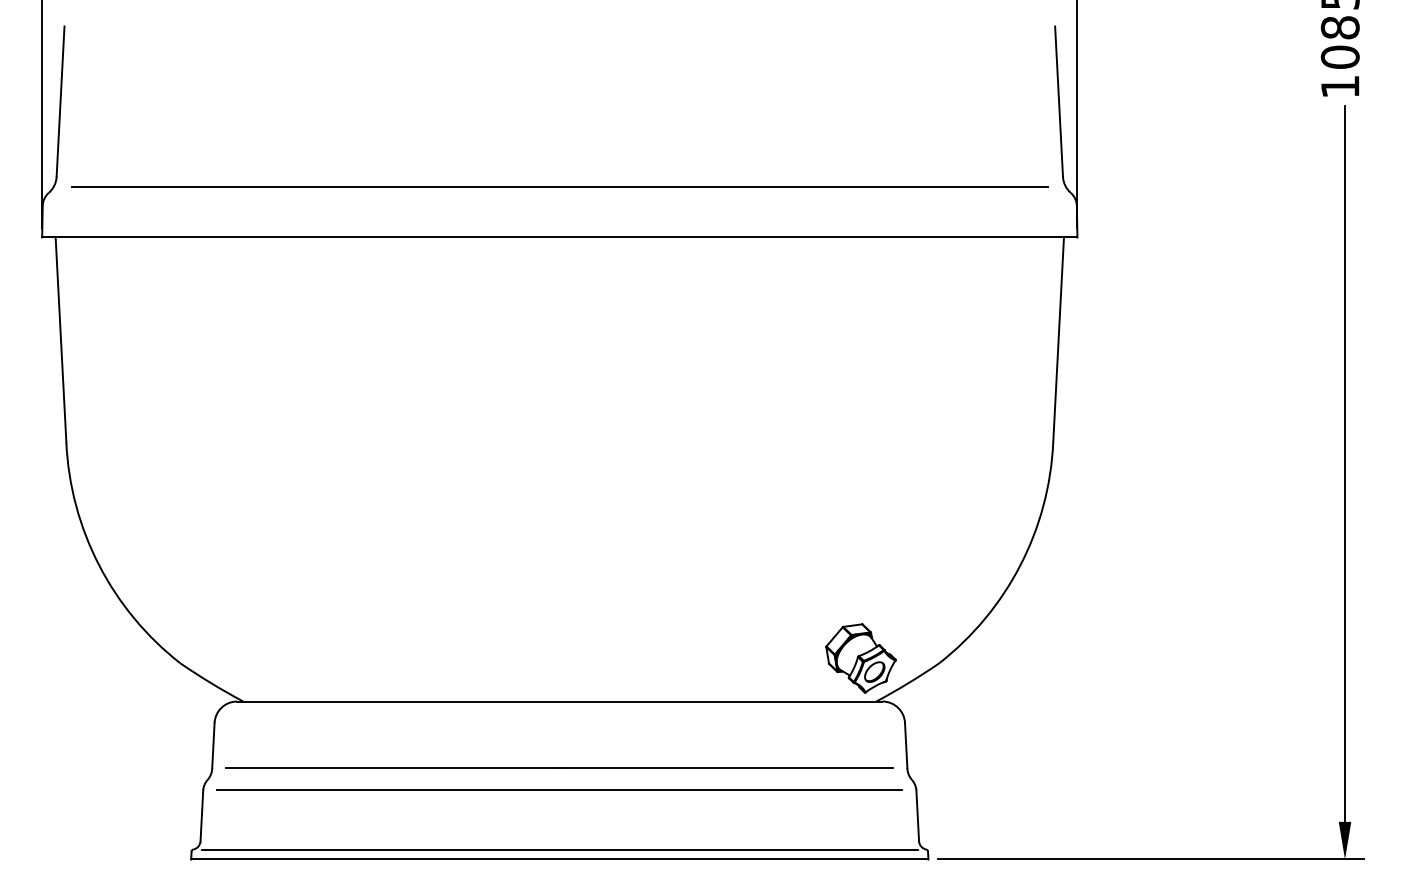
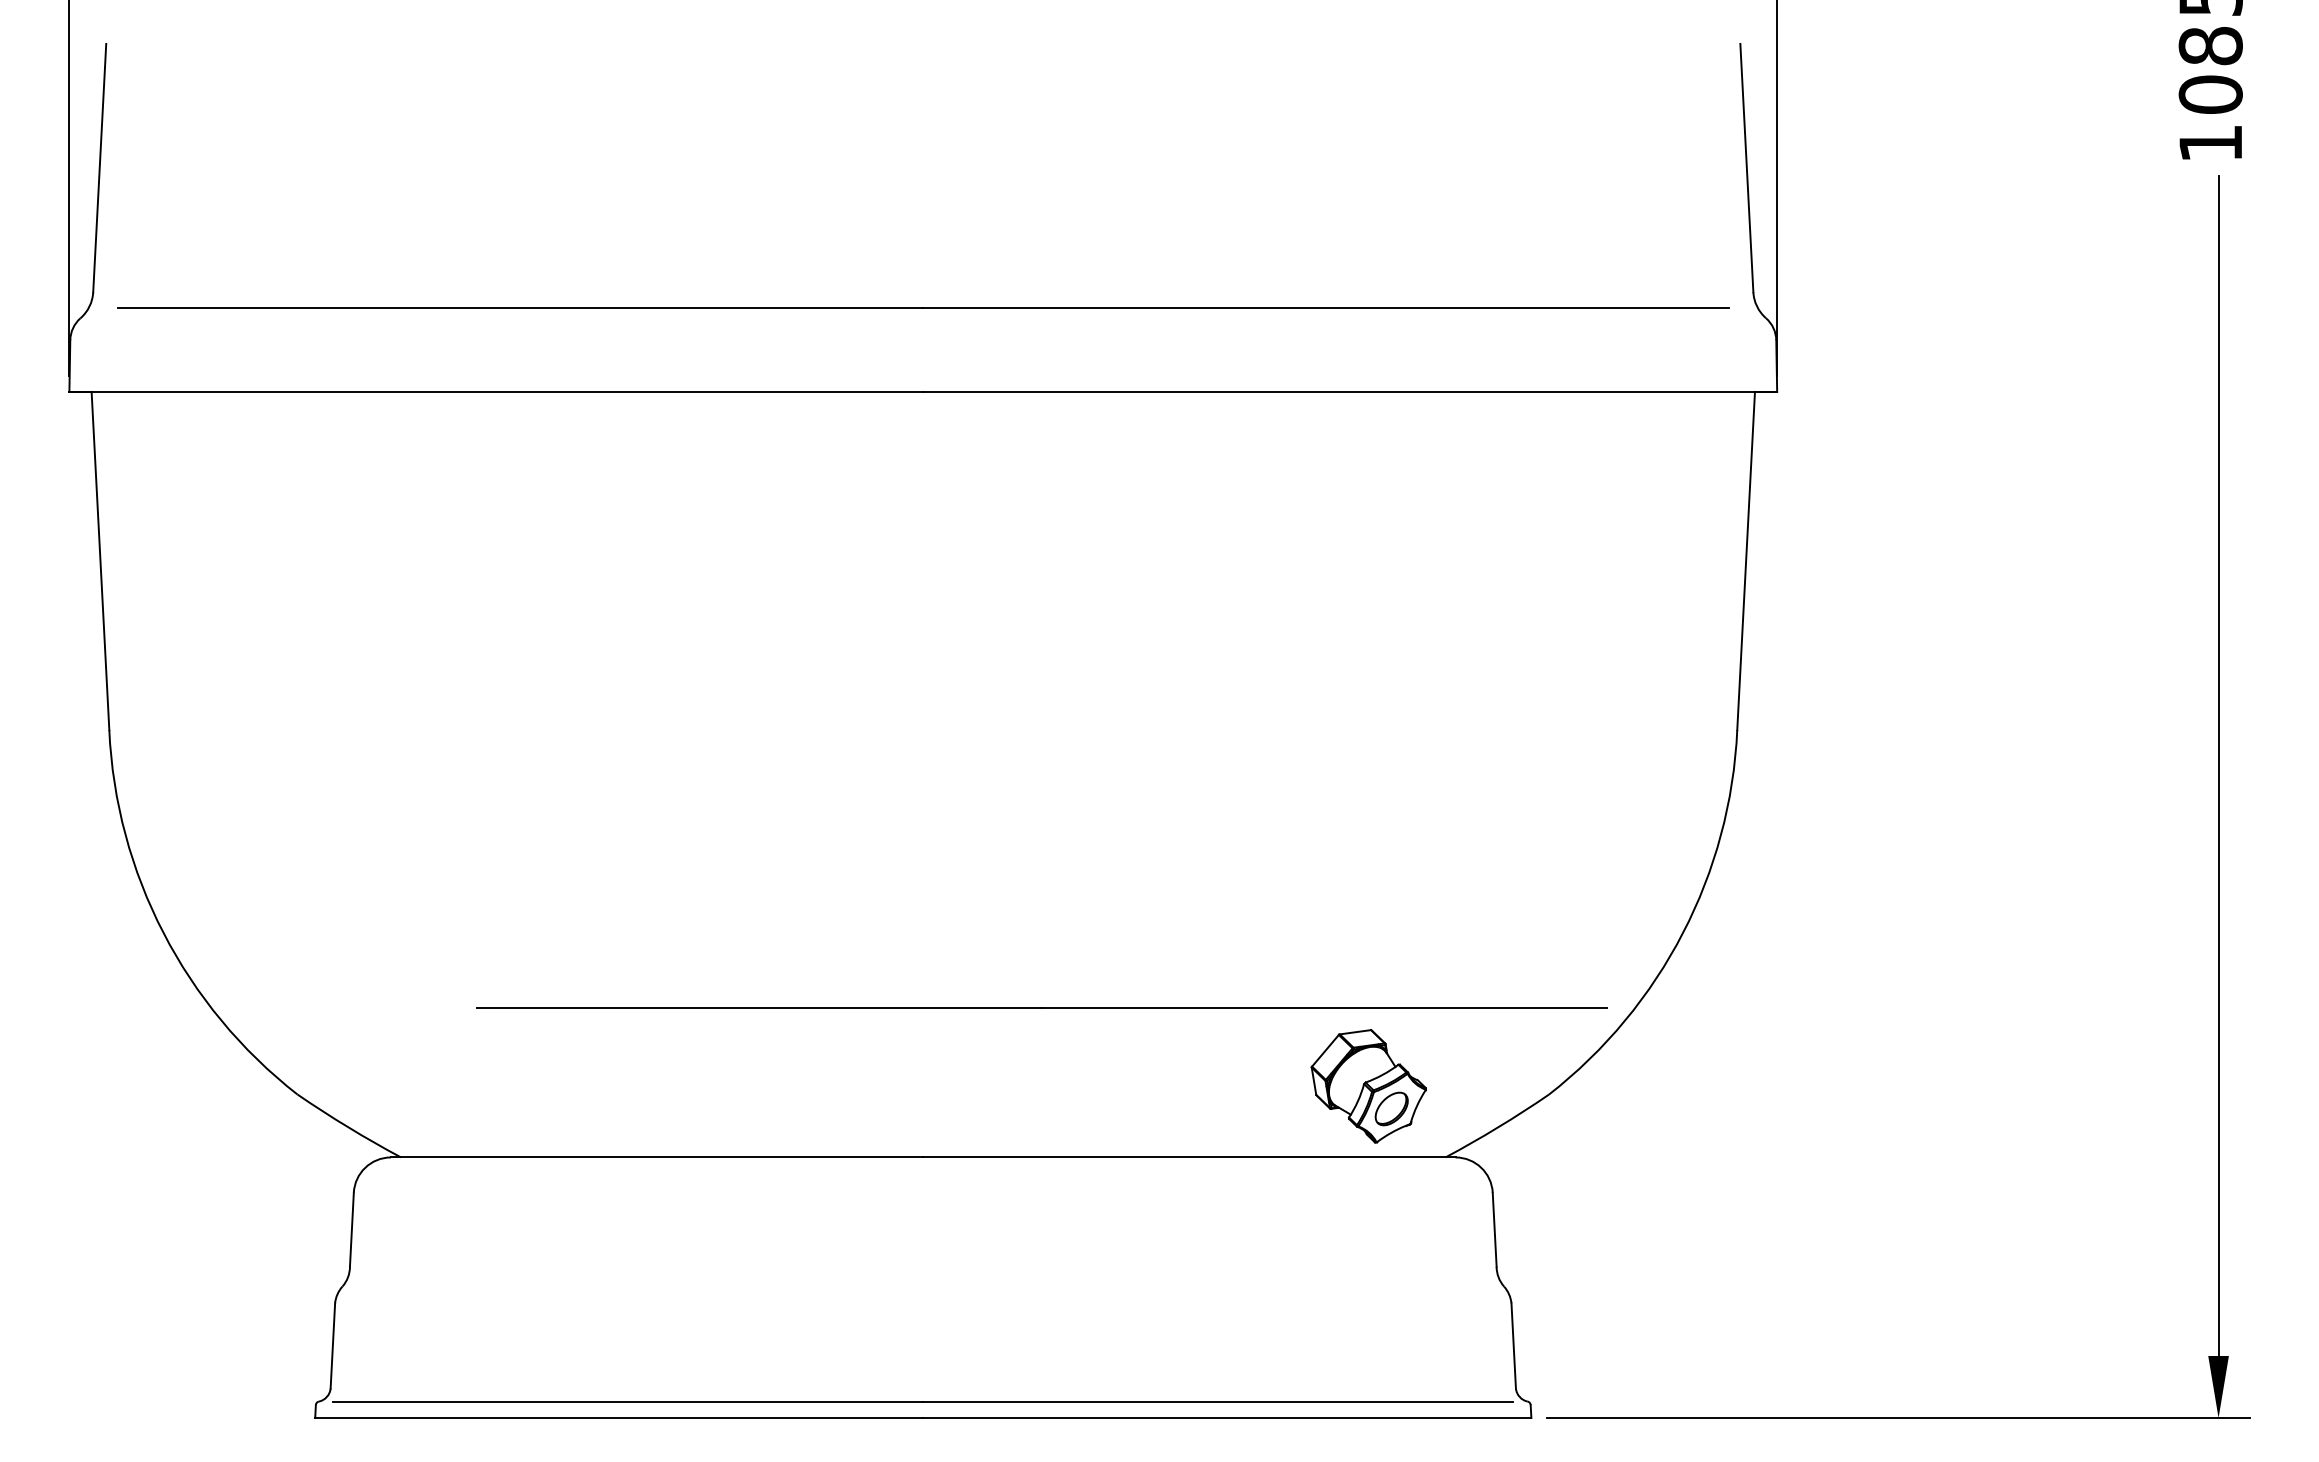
part: (860, 658) -> (1368, 1086), moved
line: (559, 767) -> (922, 1266), removed
line: (559, 789) -> (1041, 1007), moved

